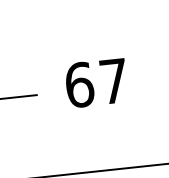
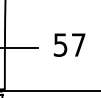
text: (79, 83) -> (60, 44), 67 -> 57

